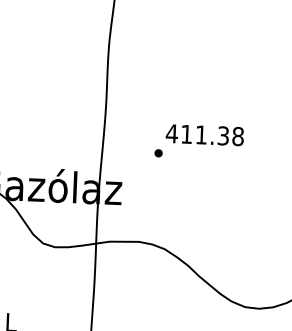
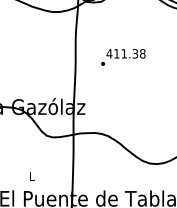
text: (199, 142) -> (123, 57), moved

